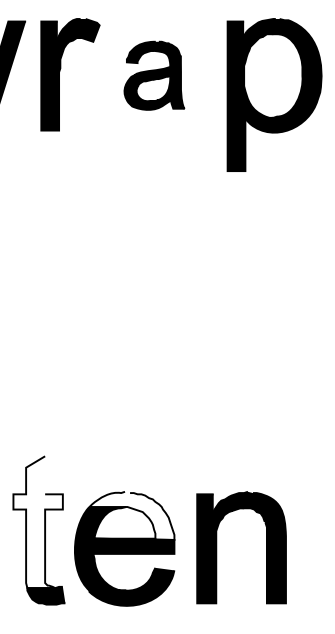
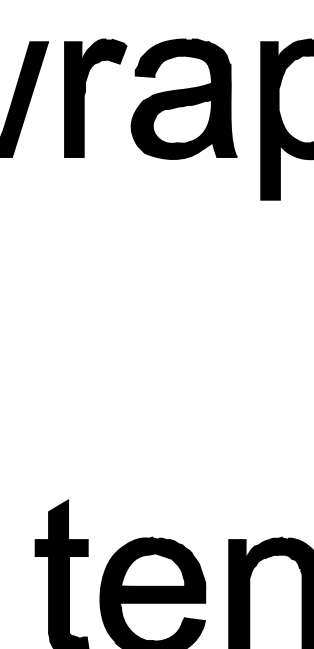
part: (154, 75) -> (184, 99), size x1.67
fill: (131, 515) -> (159, 562), added
fill: (37, 522) -> (61, 569), added

